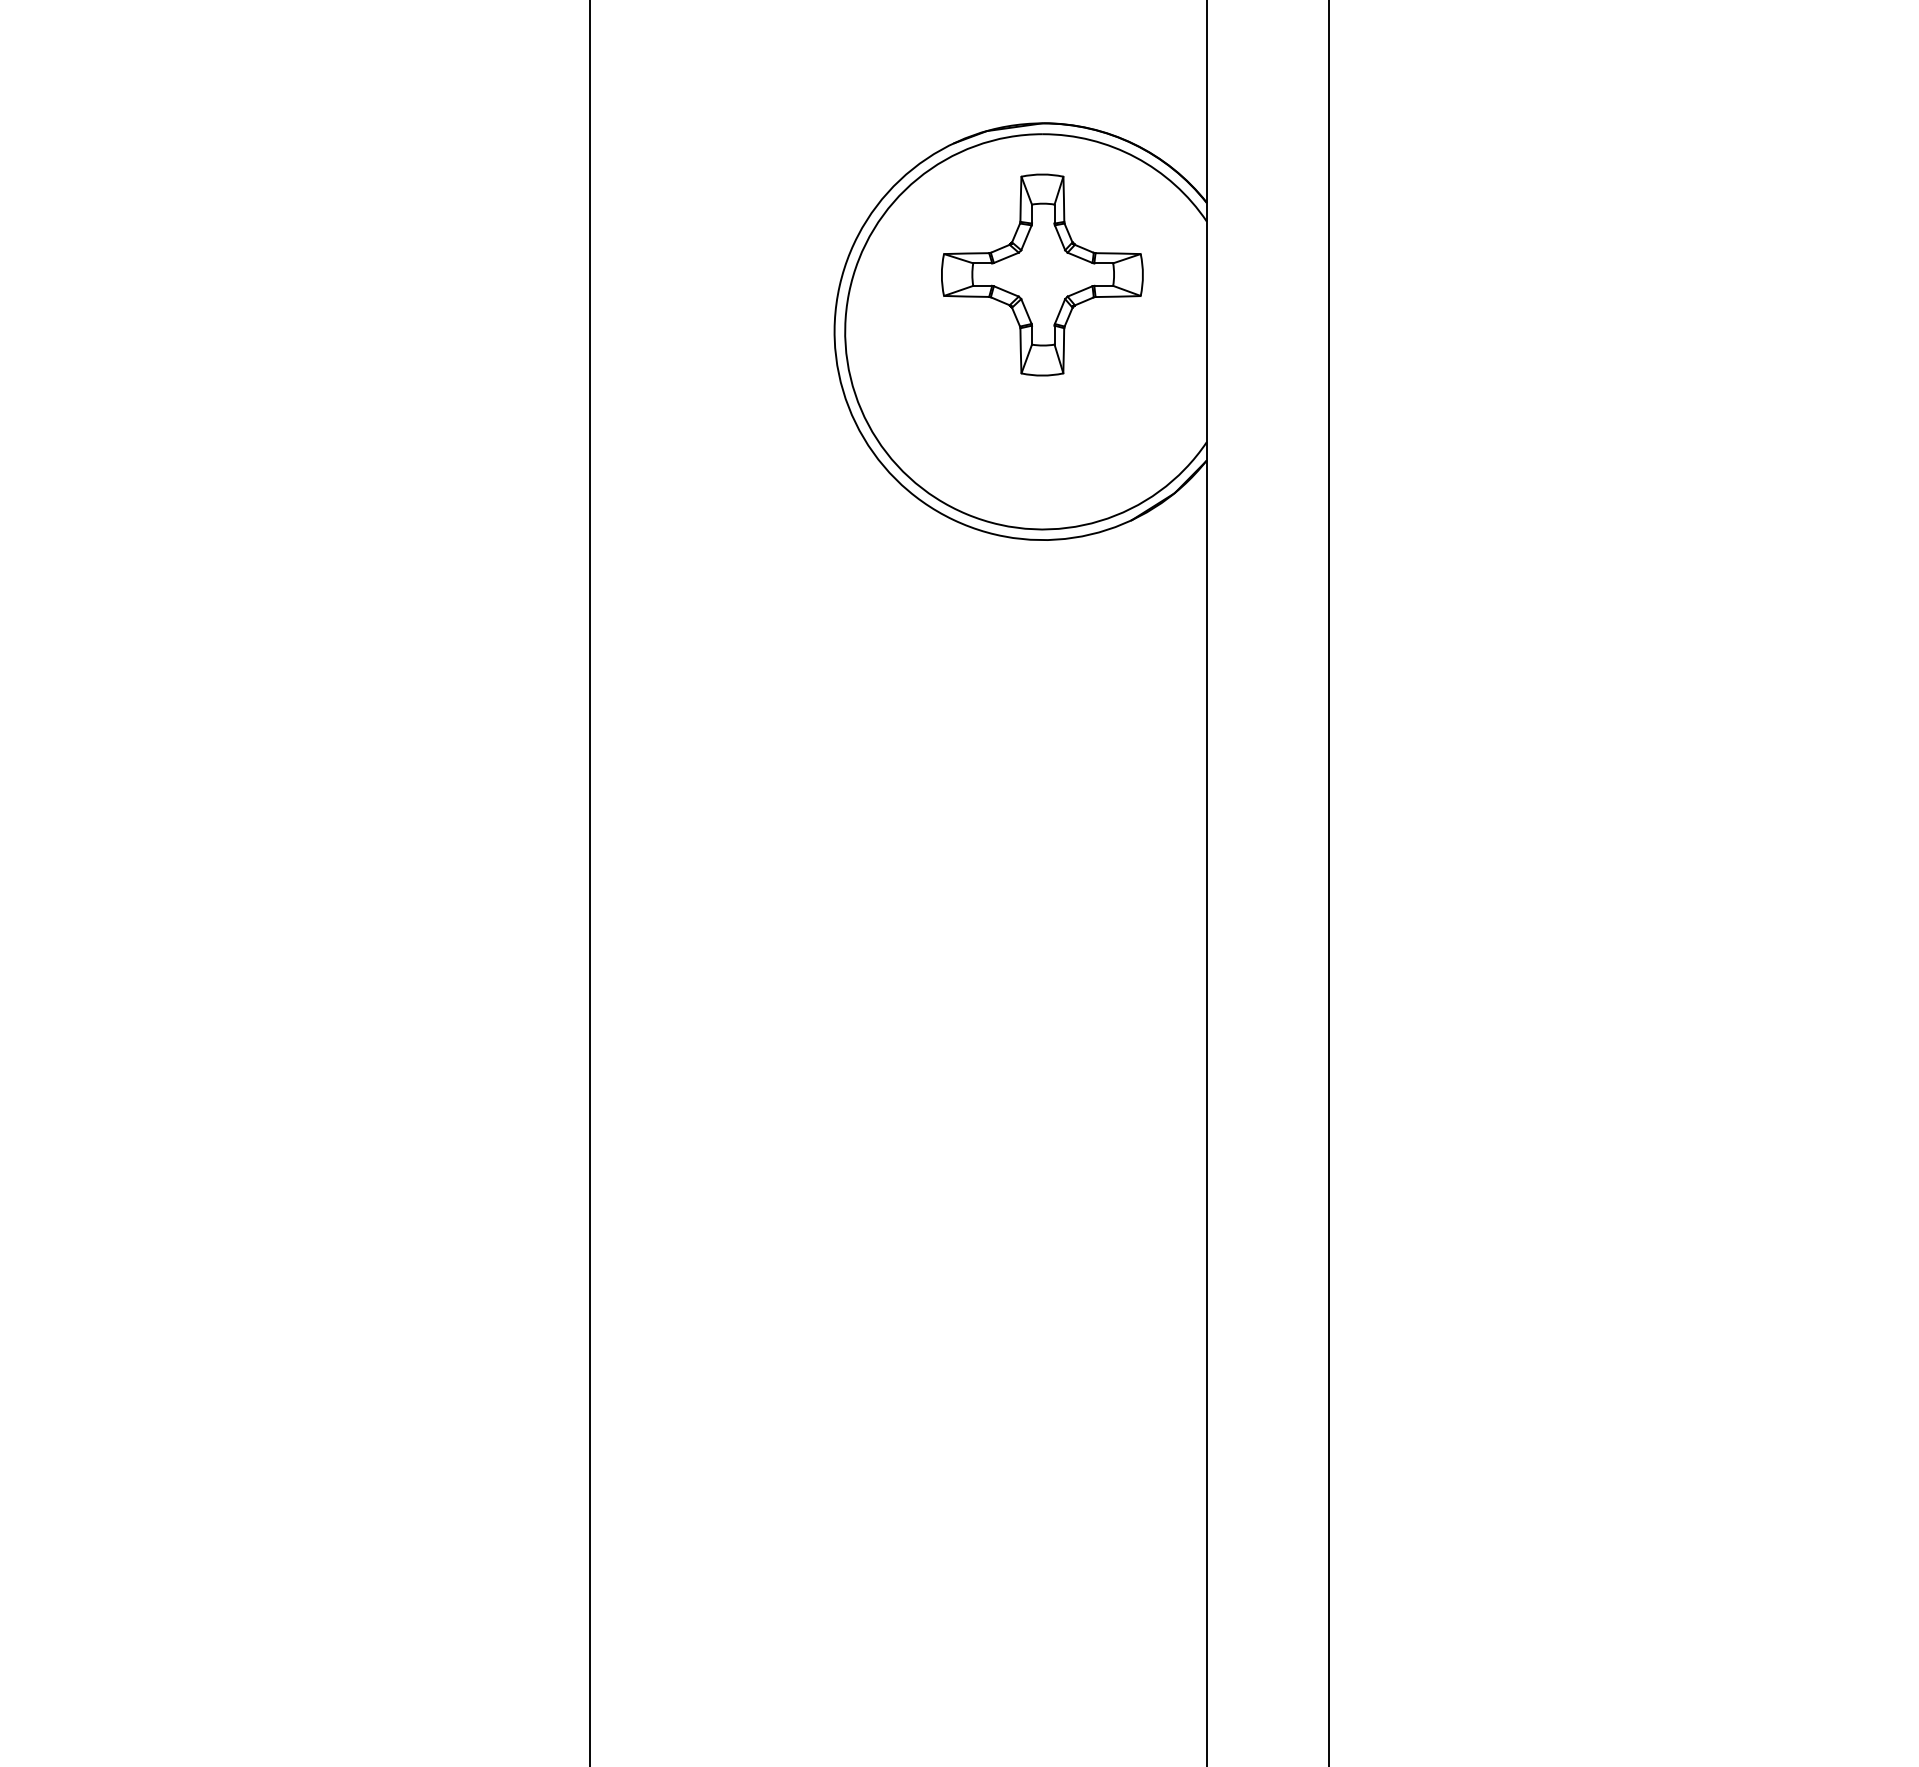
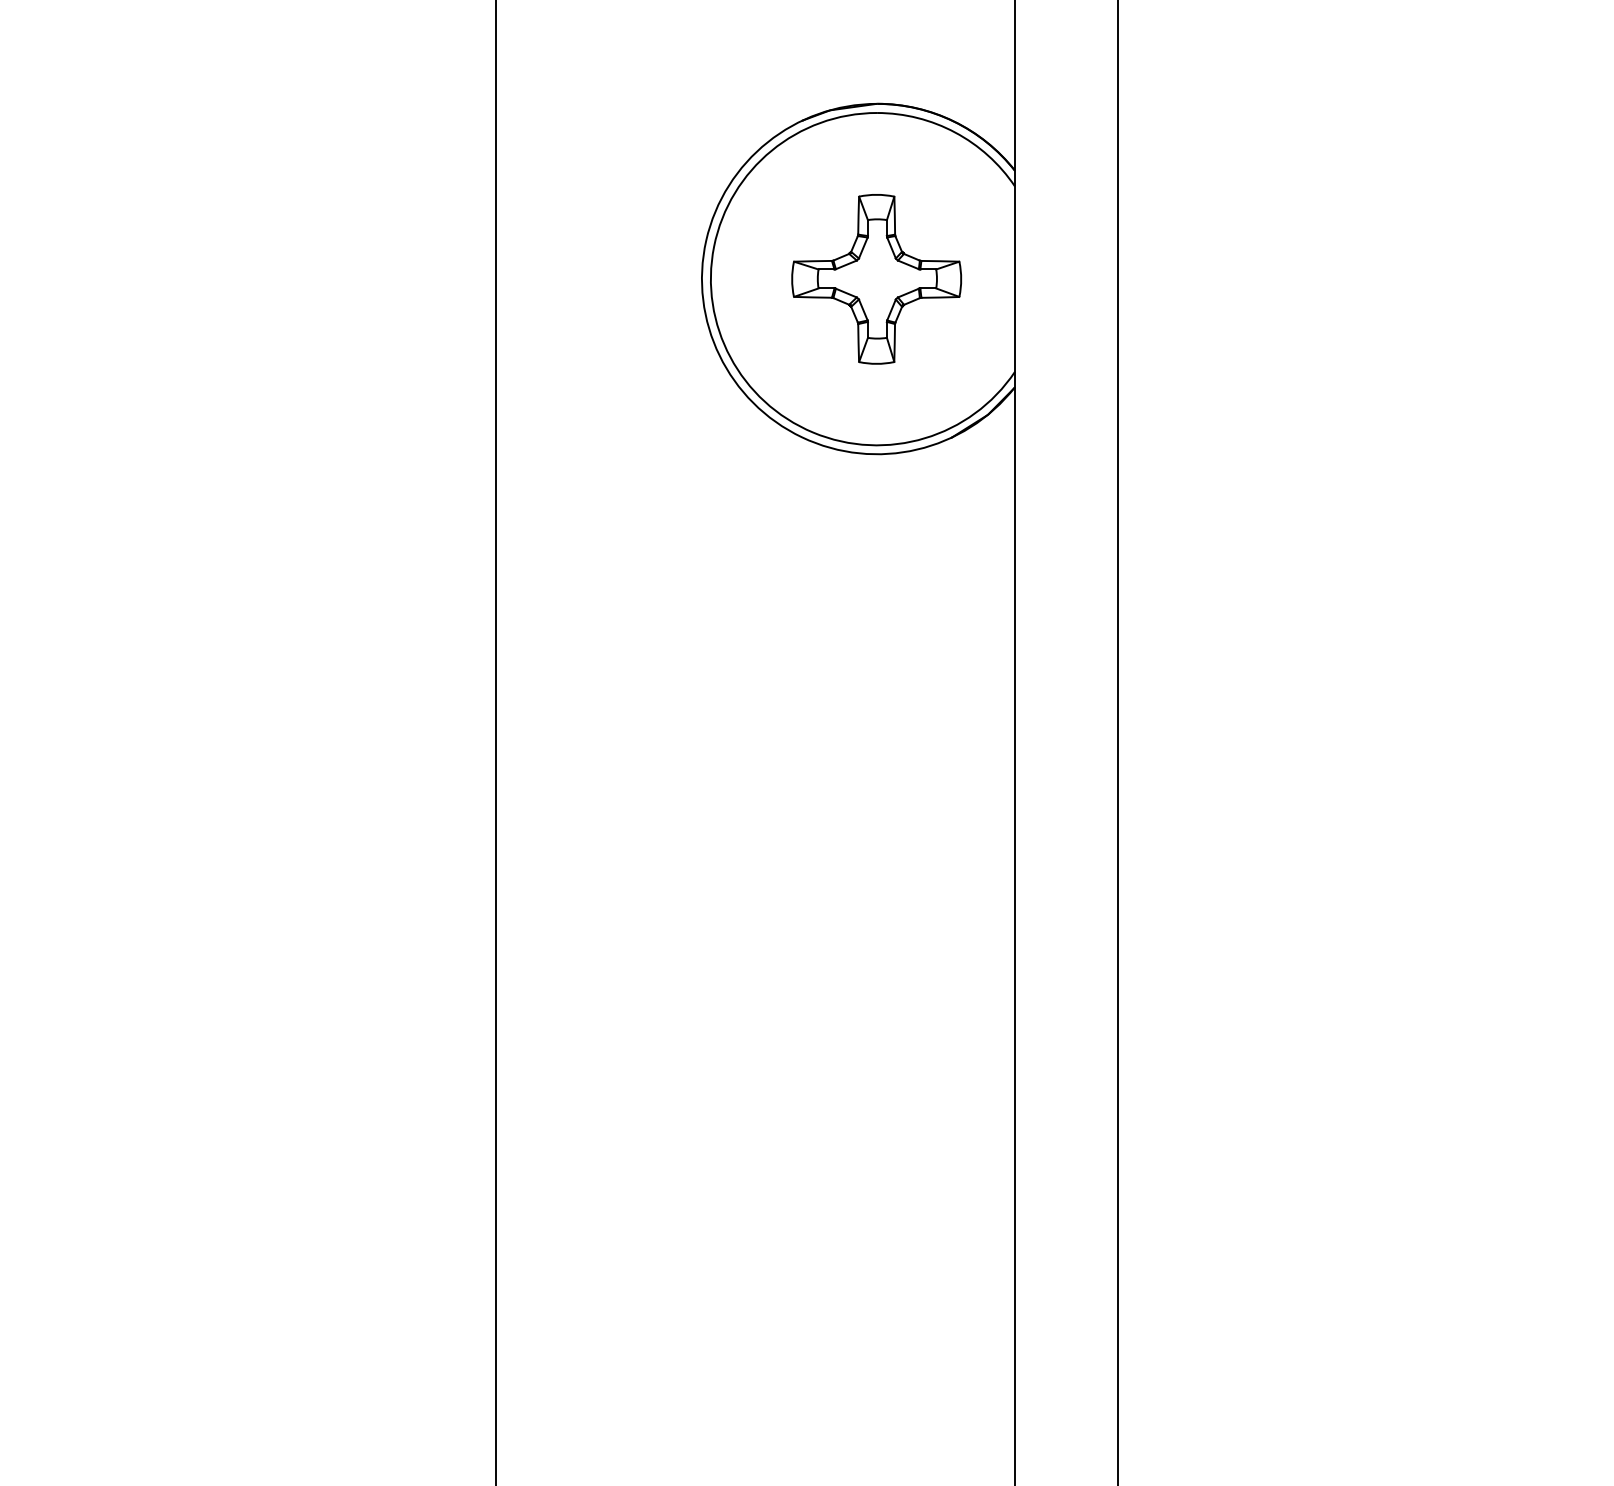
part: (1042, 274) -> (876, 278), moved

